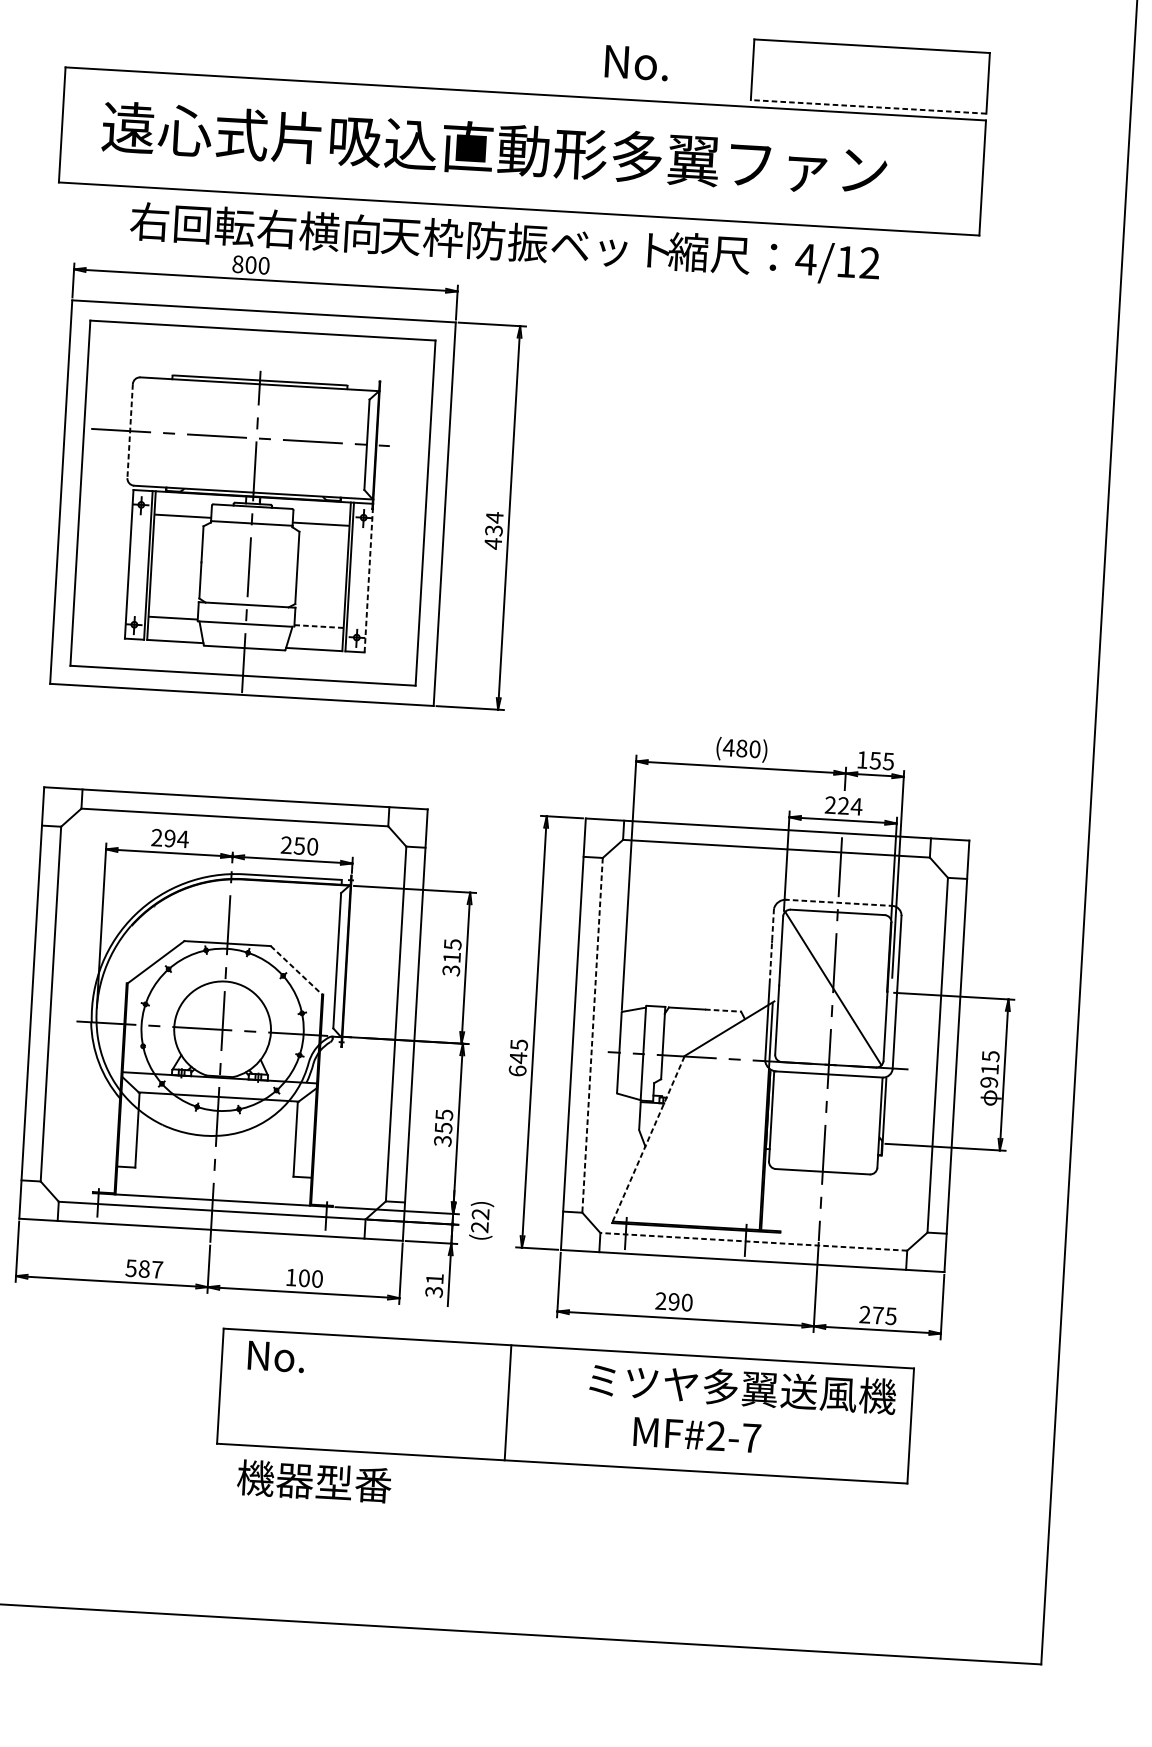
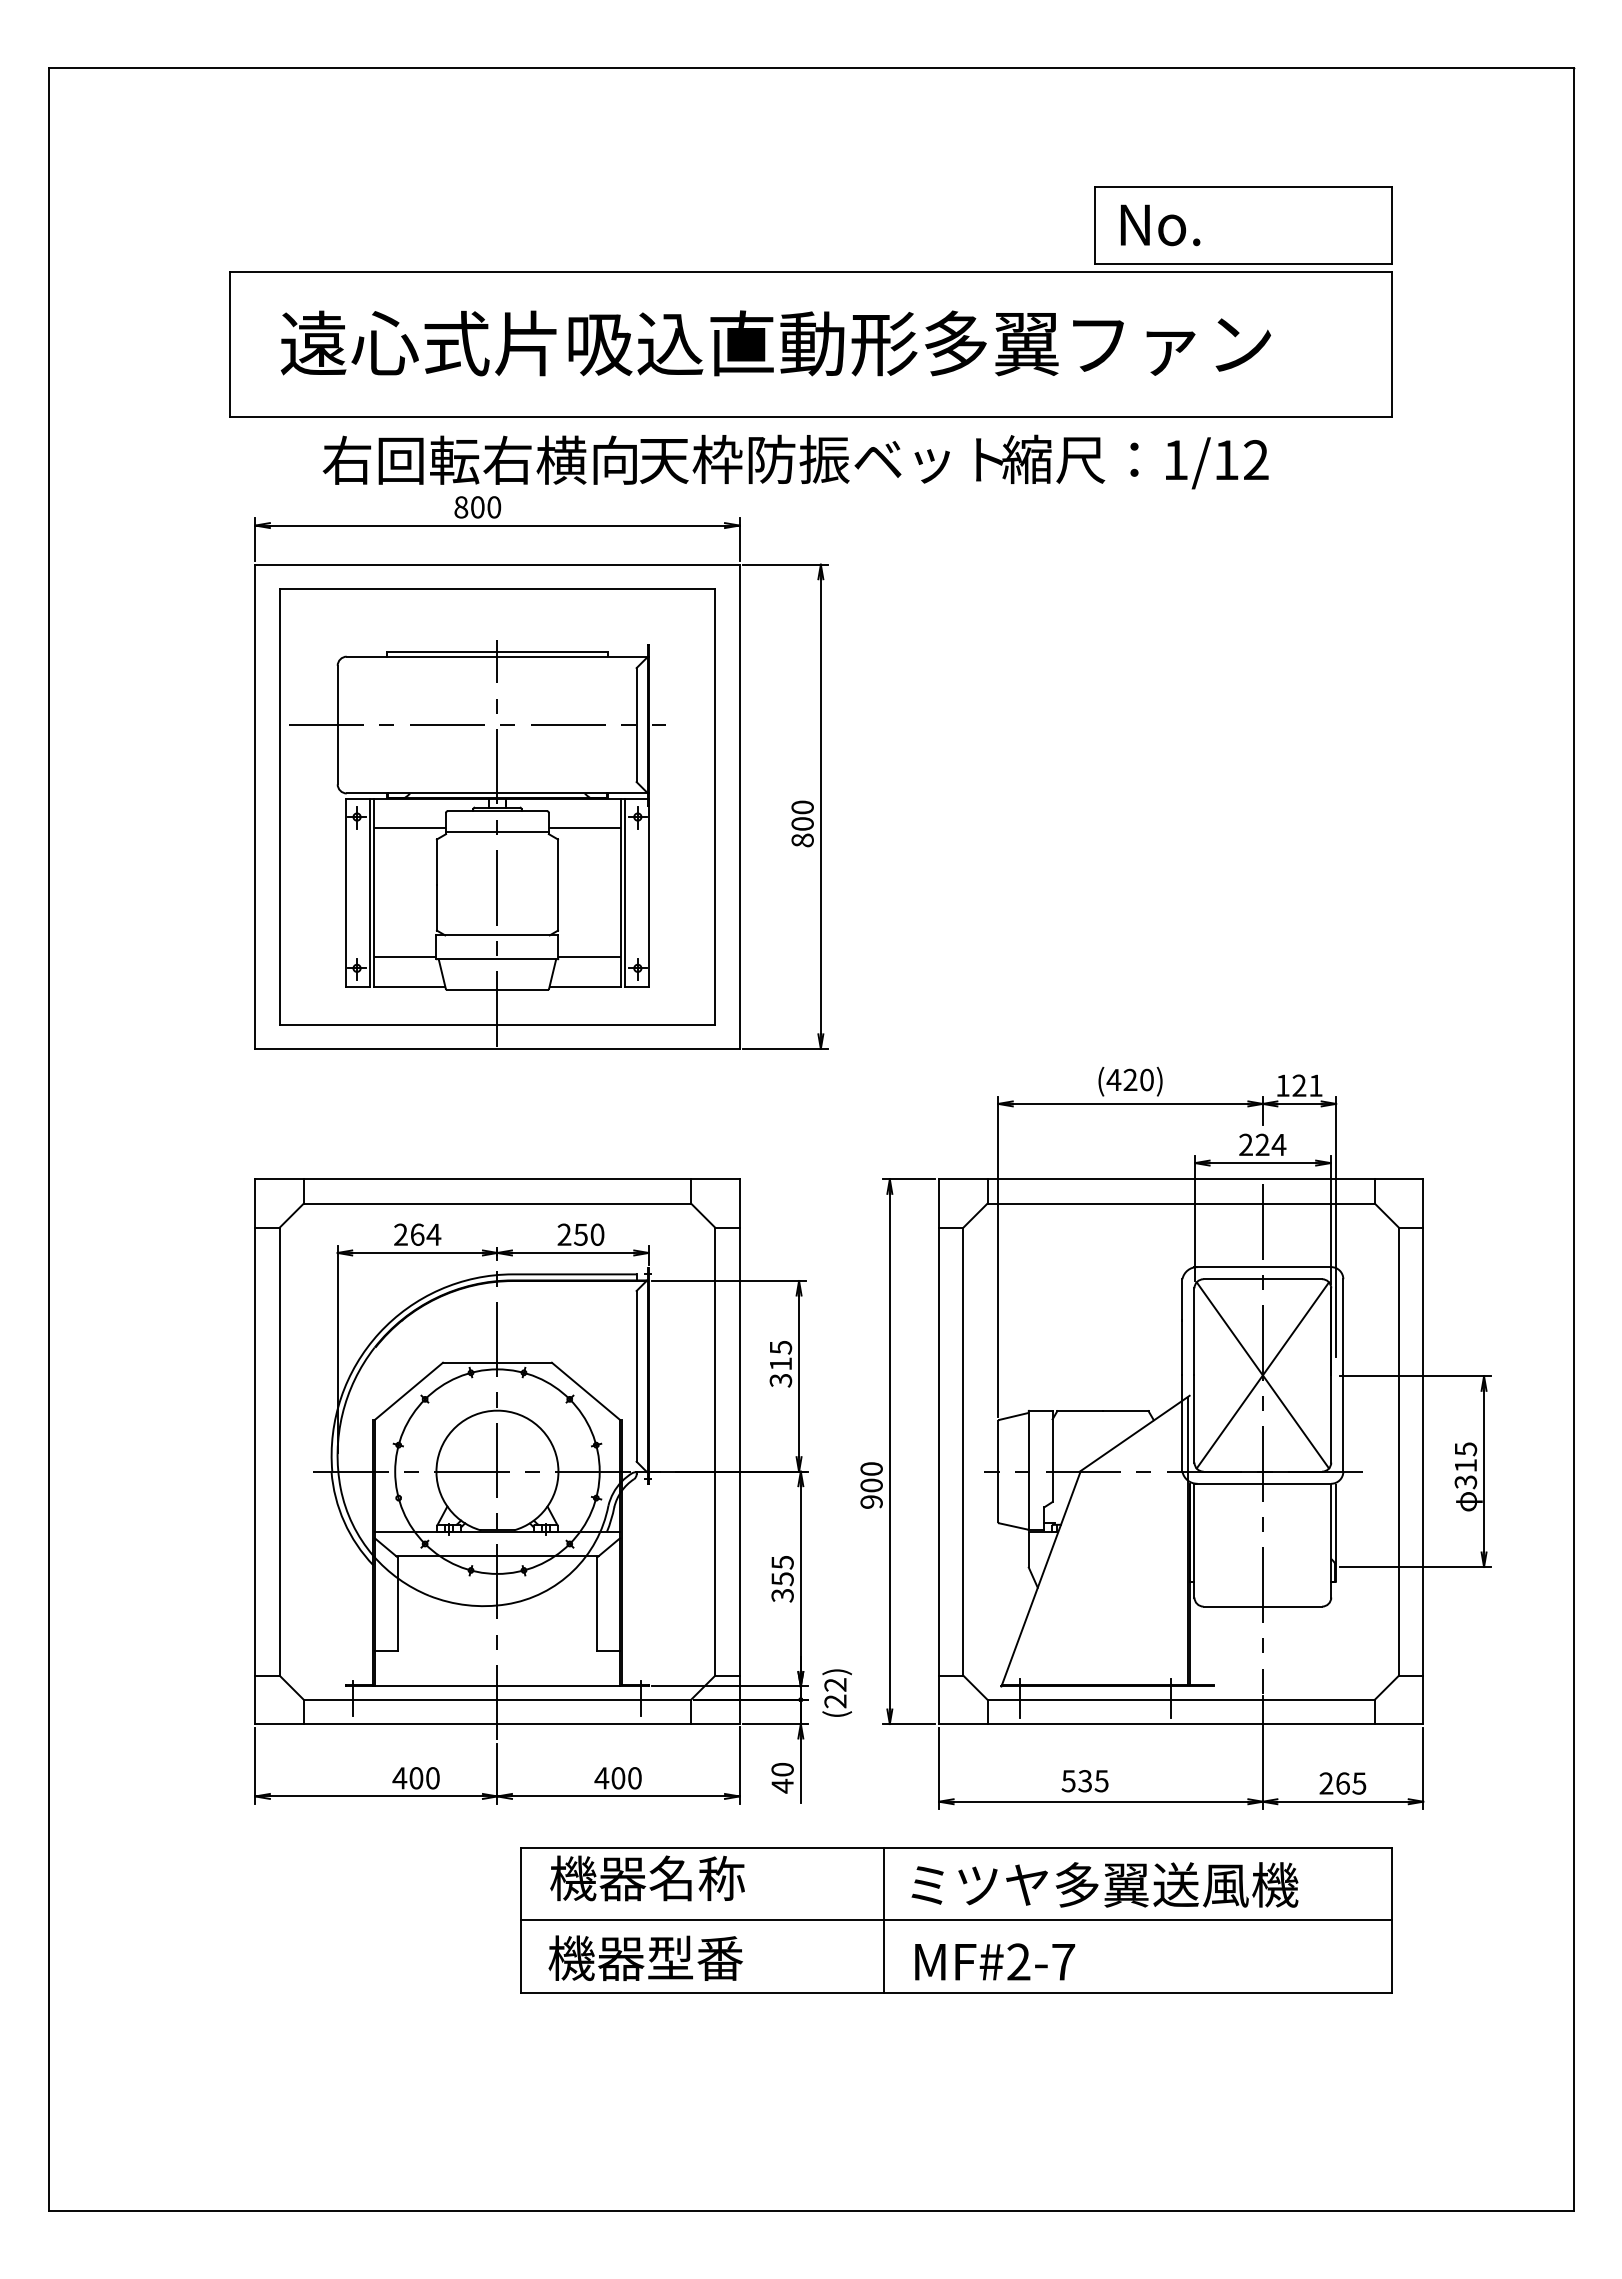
text: (636, 63) -> (1160, 225), moved
line: (868, 106) -> (1243, 263), dashed -> solid
text: (805, 259) -> (1175, 459), 4/12 -> 1/12
line: (129, 431) -> (337, 725), dashed -> solid
text: (493, 531) -> (802, 824), 434 -> 800
line: (368, 577) -> (648, 892), dashed -> solid
line: (319, 626) -> (590, 957), dashed -> solid
text: (742, 748) -> (1130, 1079), (480) -> (420)
text: (881, 760) -> (1307, 1085), 155 -> 121
text: (170, 838) -> (417, 1234), 294 -> 264
line: (838, 903) -> (1263, 1267), dashed -> solid
line: (771, 946) -> (1182, 1327), dashed -> solid
line: (296, 970) -> (586, 1391), dashed -> solid
line: (833, 988) -> (1262, 1375), added
line: (722, 1010) -> (1125, 1411), dashed -> solid
line: (592, 1035) -> (963, 1451), dashed -> solid
text: (518, 1057) -> (871, 1485), 645 -> 900
text: (989, 1082) -> (1466, 1482), 915 -> 315
line: (647, 1140) -> (1040, 1579), dashed -> solid
line: (754, 1241) -> (1181, 1699), dashed -> solid
text: (143, 1269) -> (415, 1778), 587 -> 400
text: (291, 1277) -> (601, 1778), 100 -> 400
text: (434, 1285) -> (782, 1778), 31 -> 40
text: (673, 1302) -> (1084, 1781), 290 -> 535
text: (877, 1315) -> (1342, 1783), 275 -> 265
text: (322, 1359) -> (647, 1878), No. -> 機器名称
text: (742, 1387) -> (1104, 1884), moved
line: (564, 1406) -> (955, 1920), added
text: (697, 1434) -> (995, 1961), moved
text: (314, 1480) -> (645, 1957), moved

